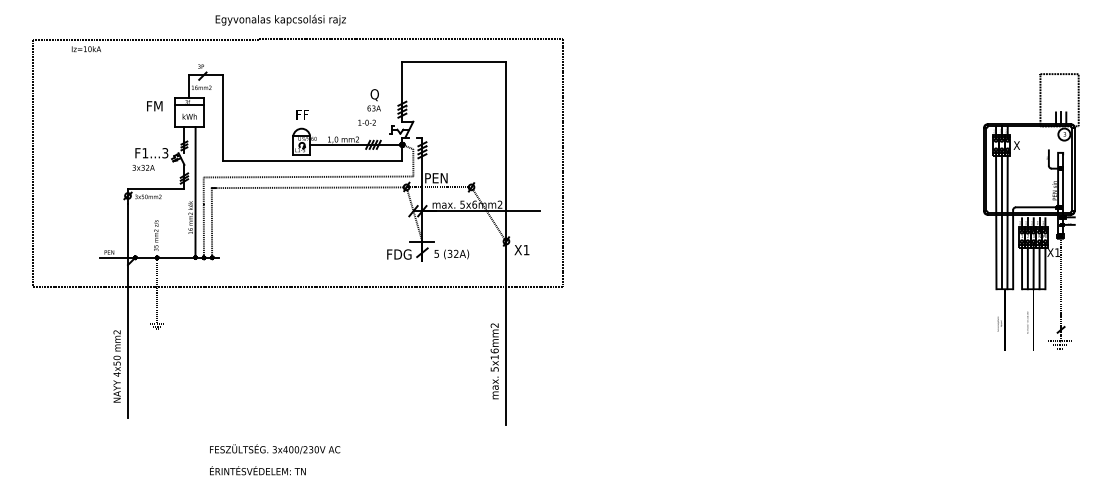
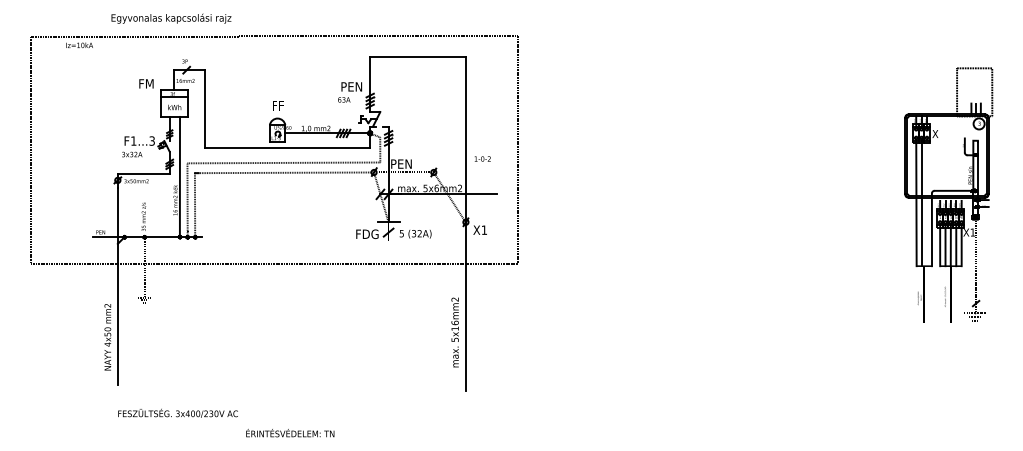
text: (280, 19) -> (171, 18), moved
text: (382, 94) -> (351, 87), Q -> PEN
text: (154, 105) -> (146, 83), moved
text: (366, 122) -> (482, 158), moved
line: (1007, 219) -> (926, 202), removed
text: (274, 448) -> (177, 412), moved
text: (258, 471) -> (290, 433), moved

